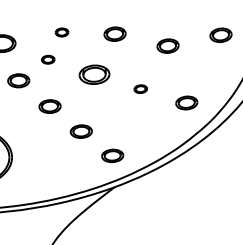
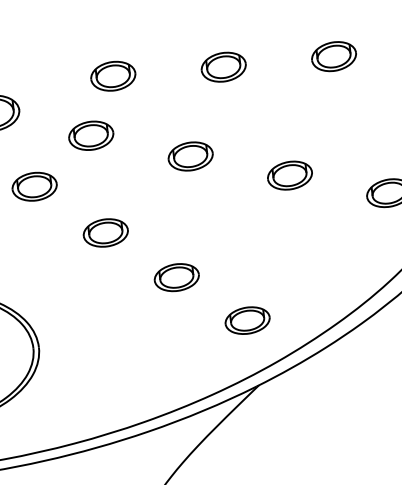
part: (61, 32) -> (112, 76), size x1.67
part: (167, 45) -> (332, 55), moved
part: (47, 59) -> (89, 135), size x1.67
part: (94, 74) -> (190, 155), size x0.71
part: (140, 88) -> (289, 173), size x1.67

